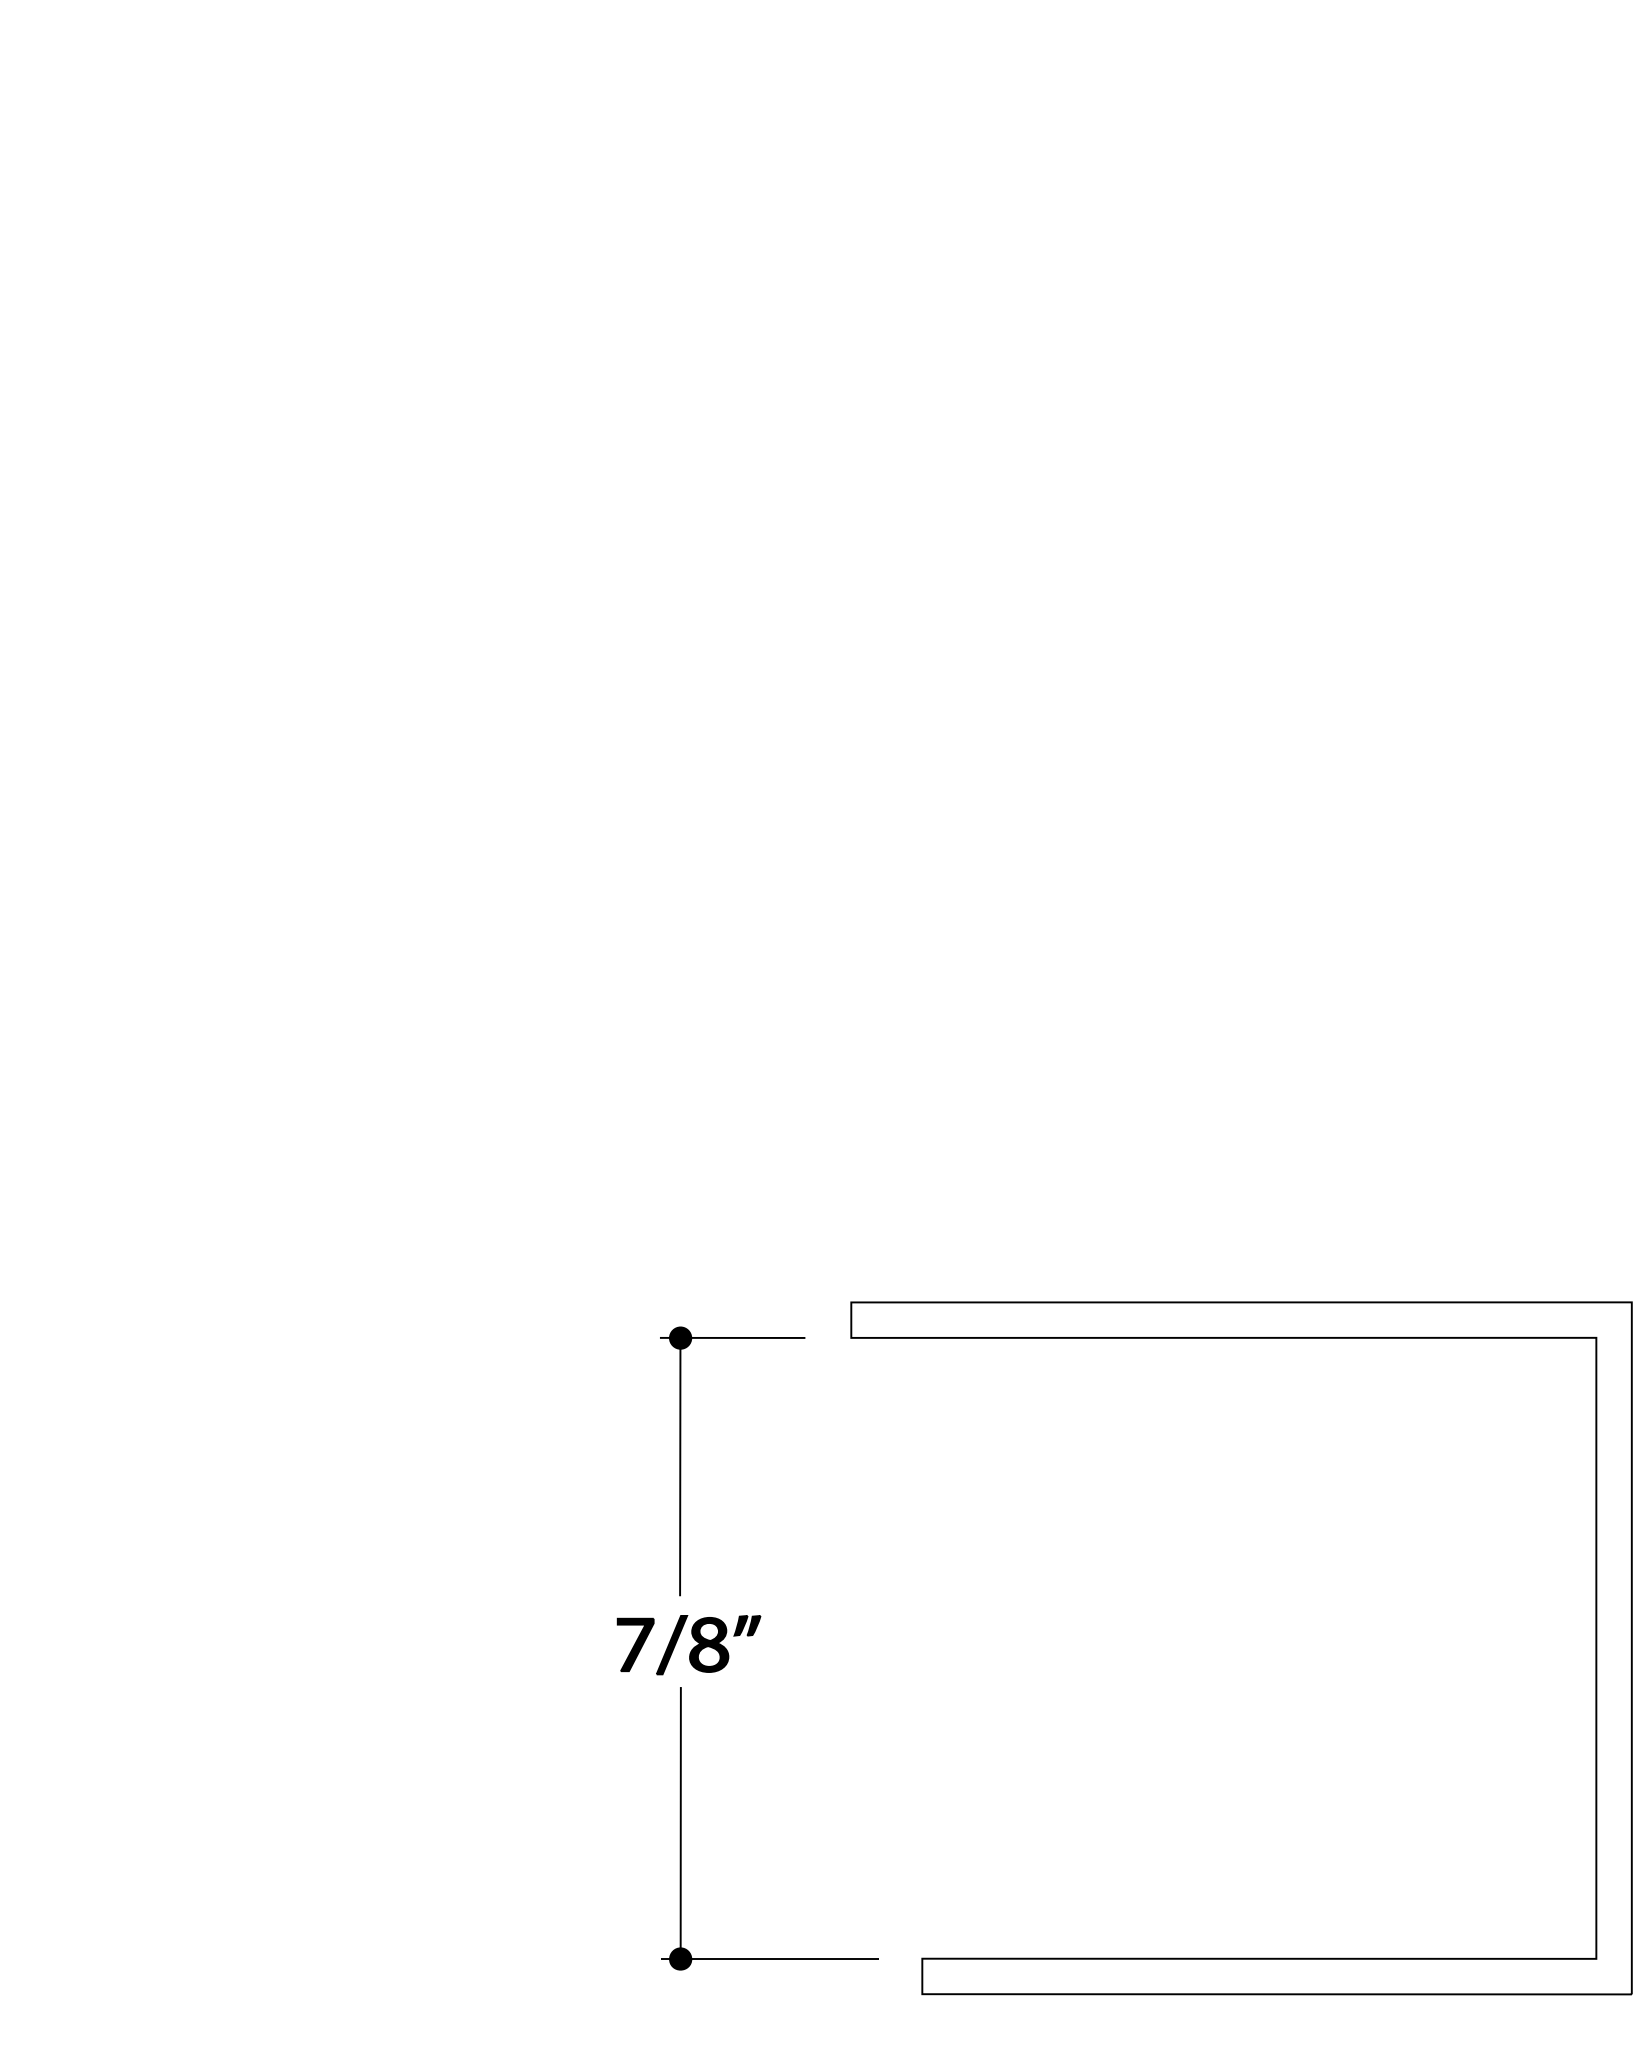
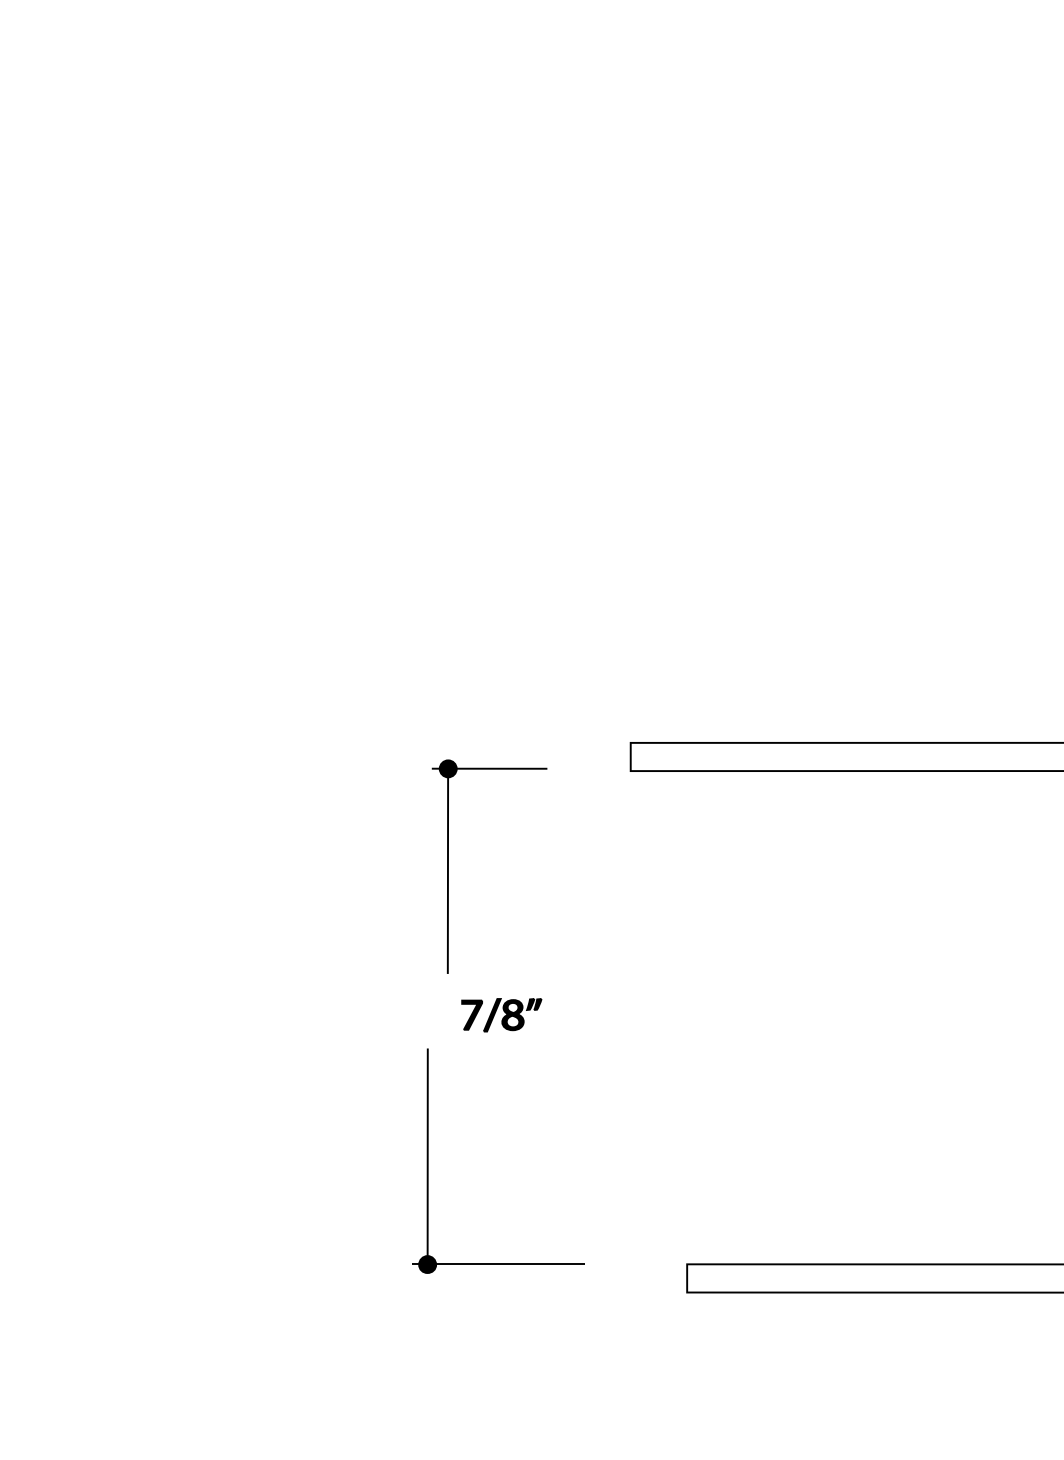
part: (681, 1461) -> (448, 866), moved
part: (688, 1645) -> (501, 1015), size x0.7
part: (681, 1828) -> (428, 1160), moved

